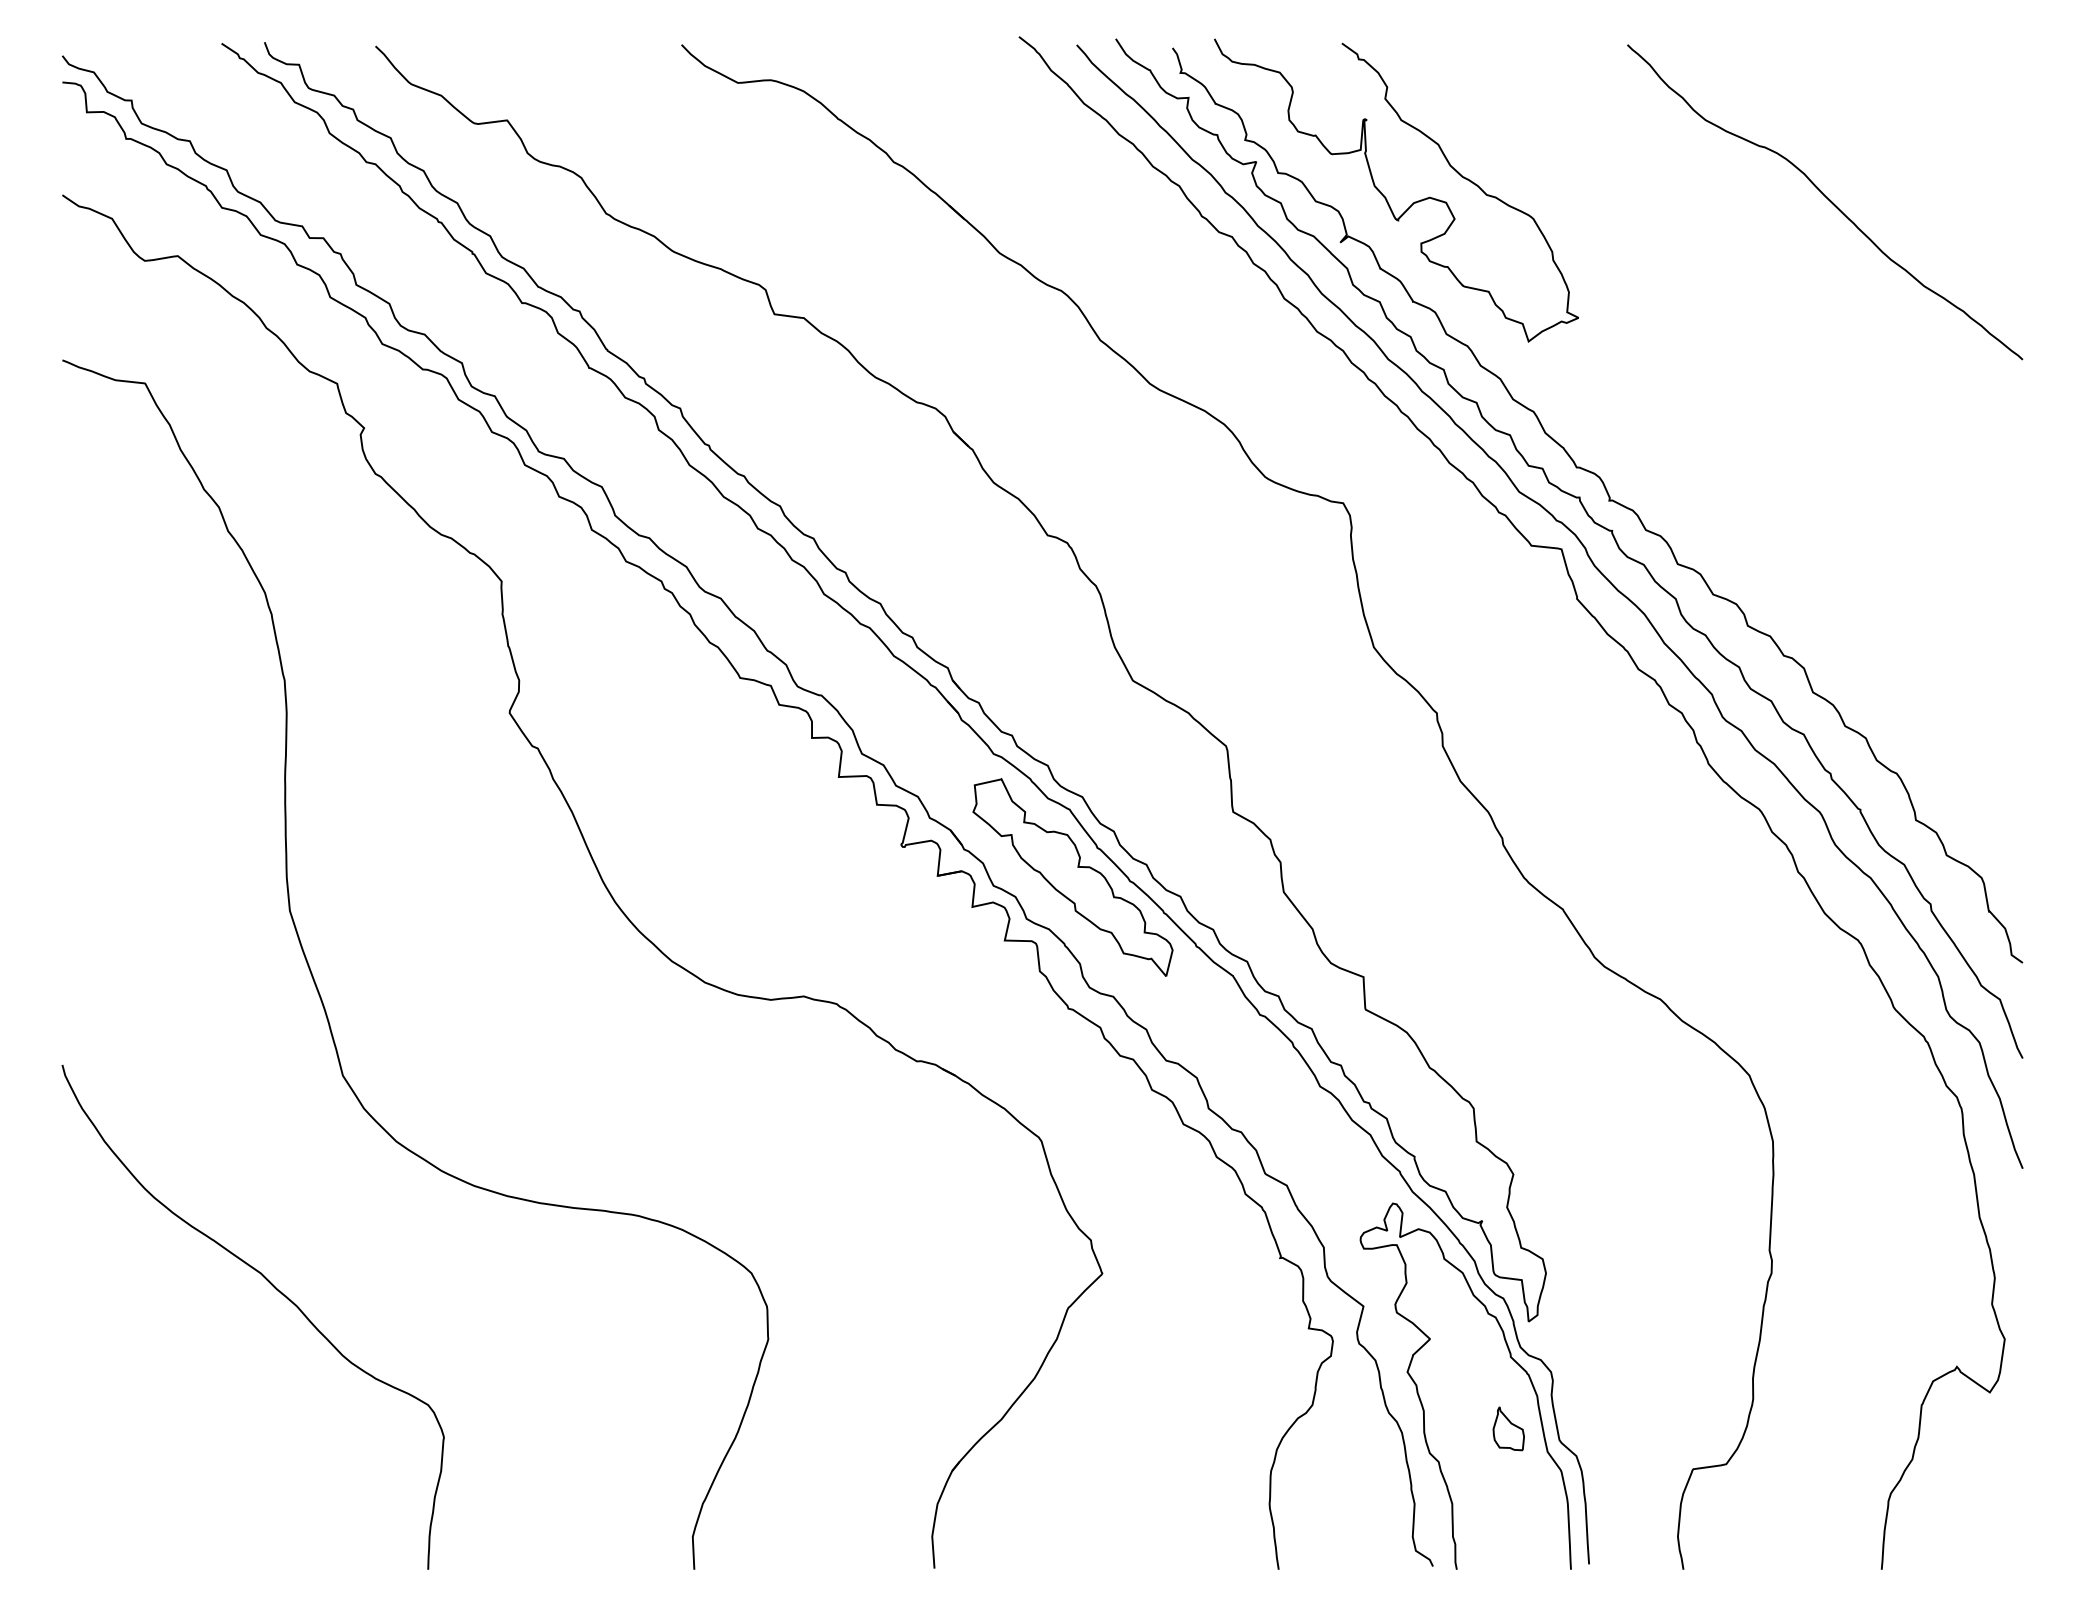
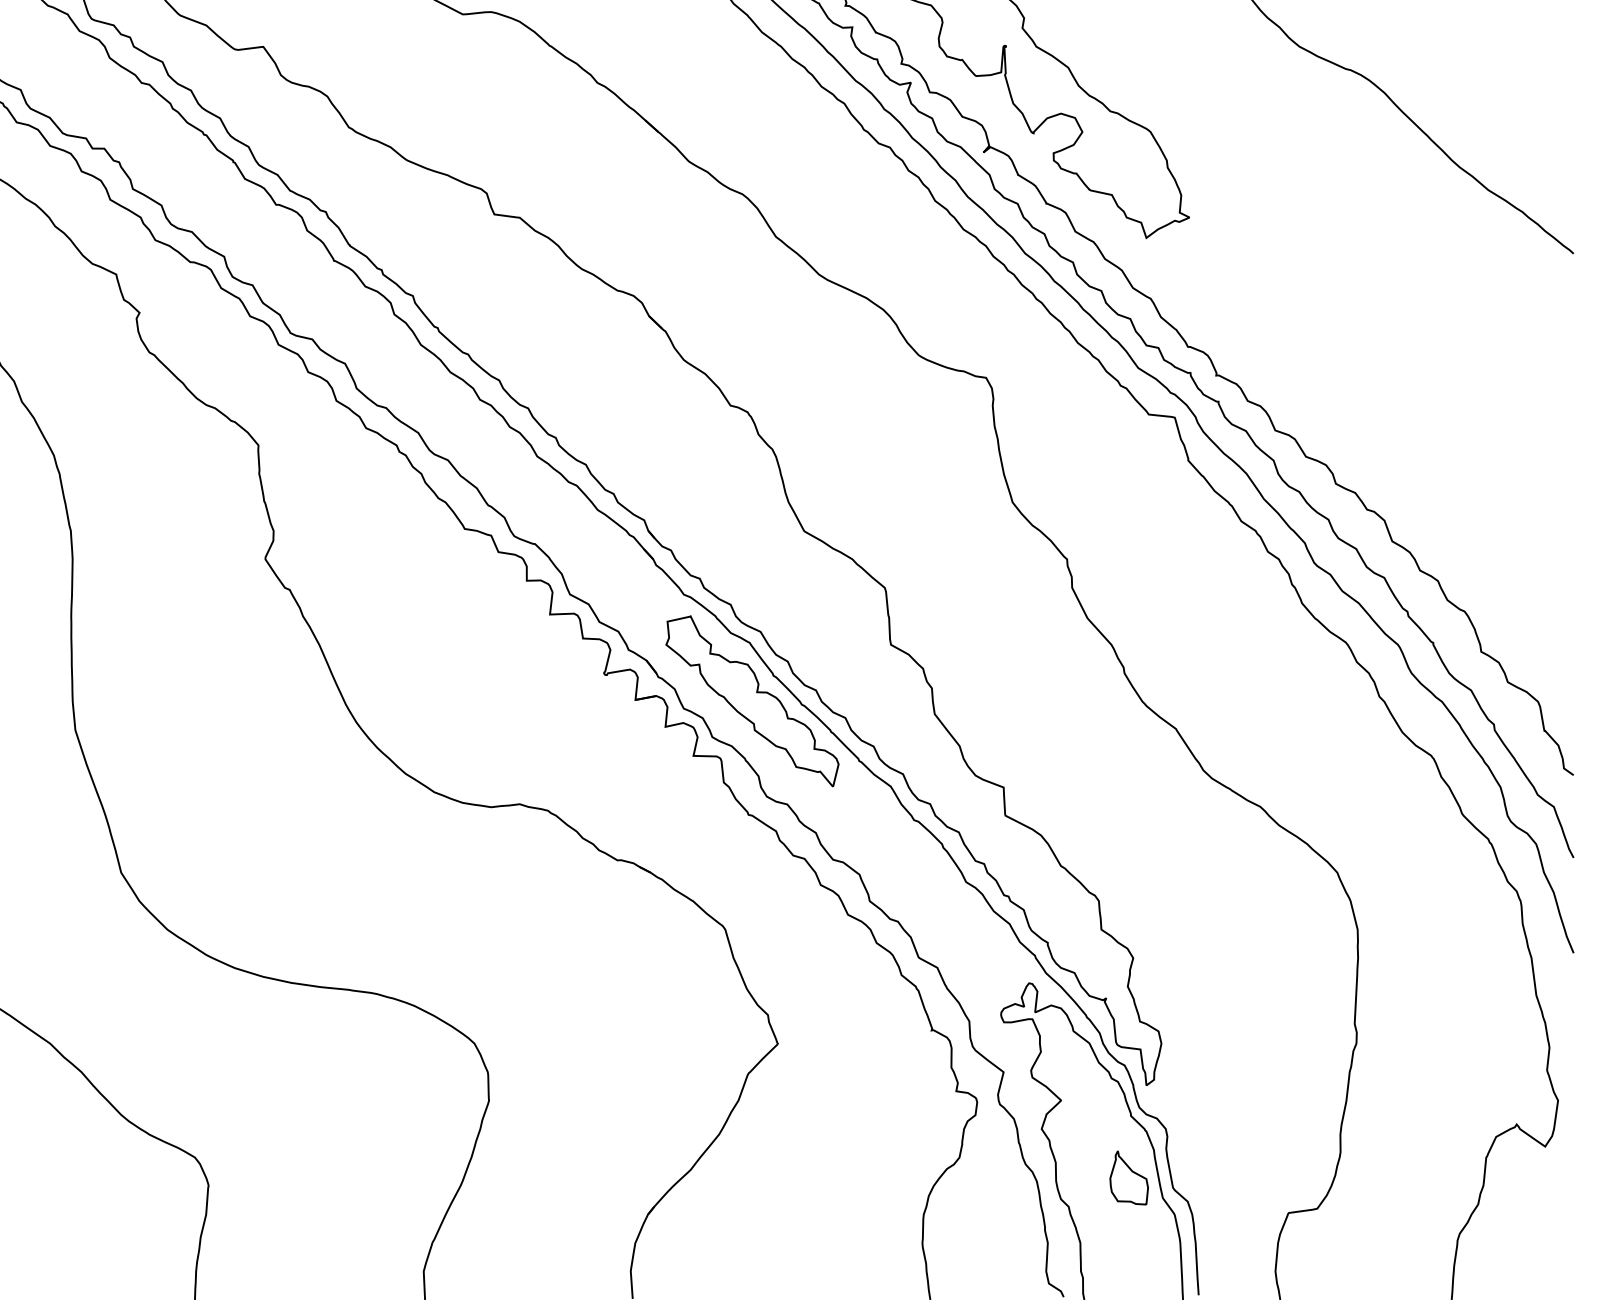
part: (1508, 1428) -> (1129, 1177), size x1.43

